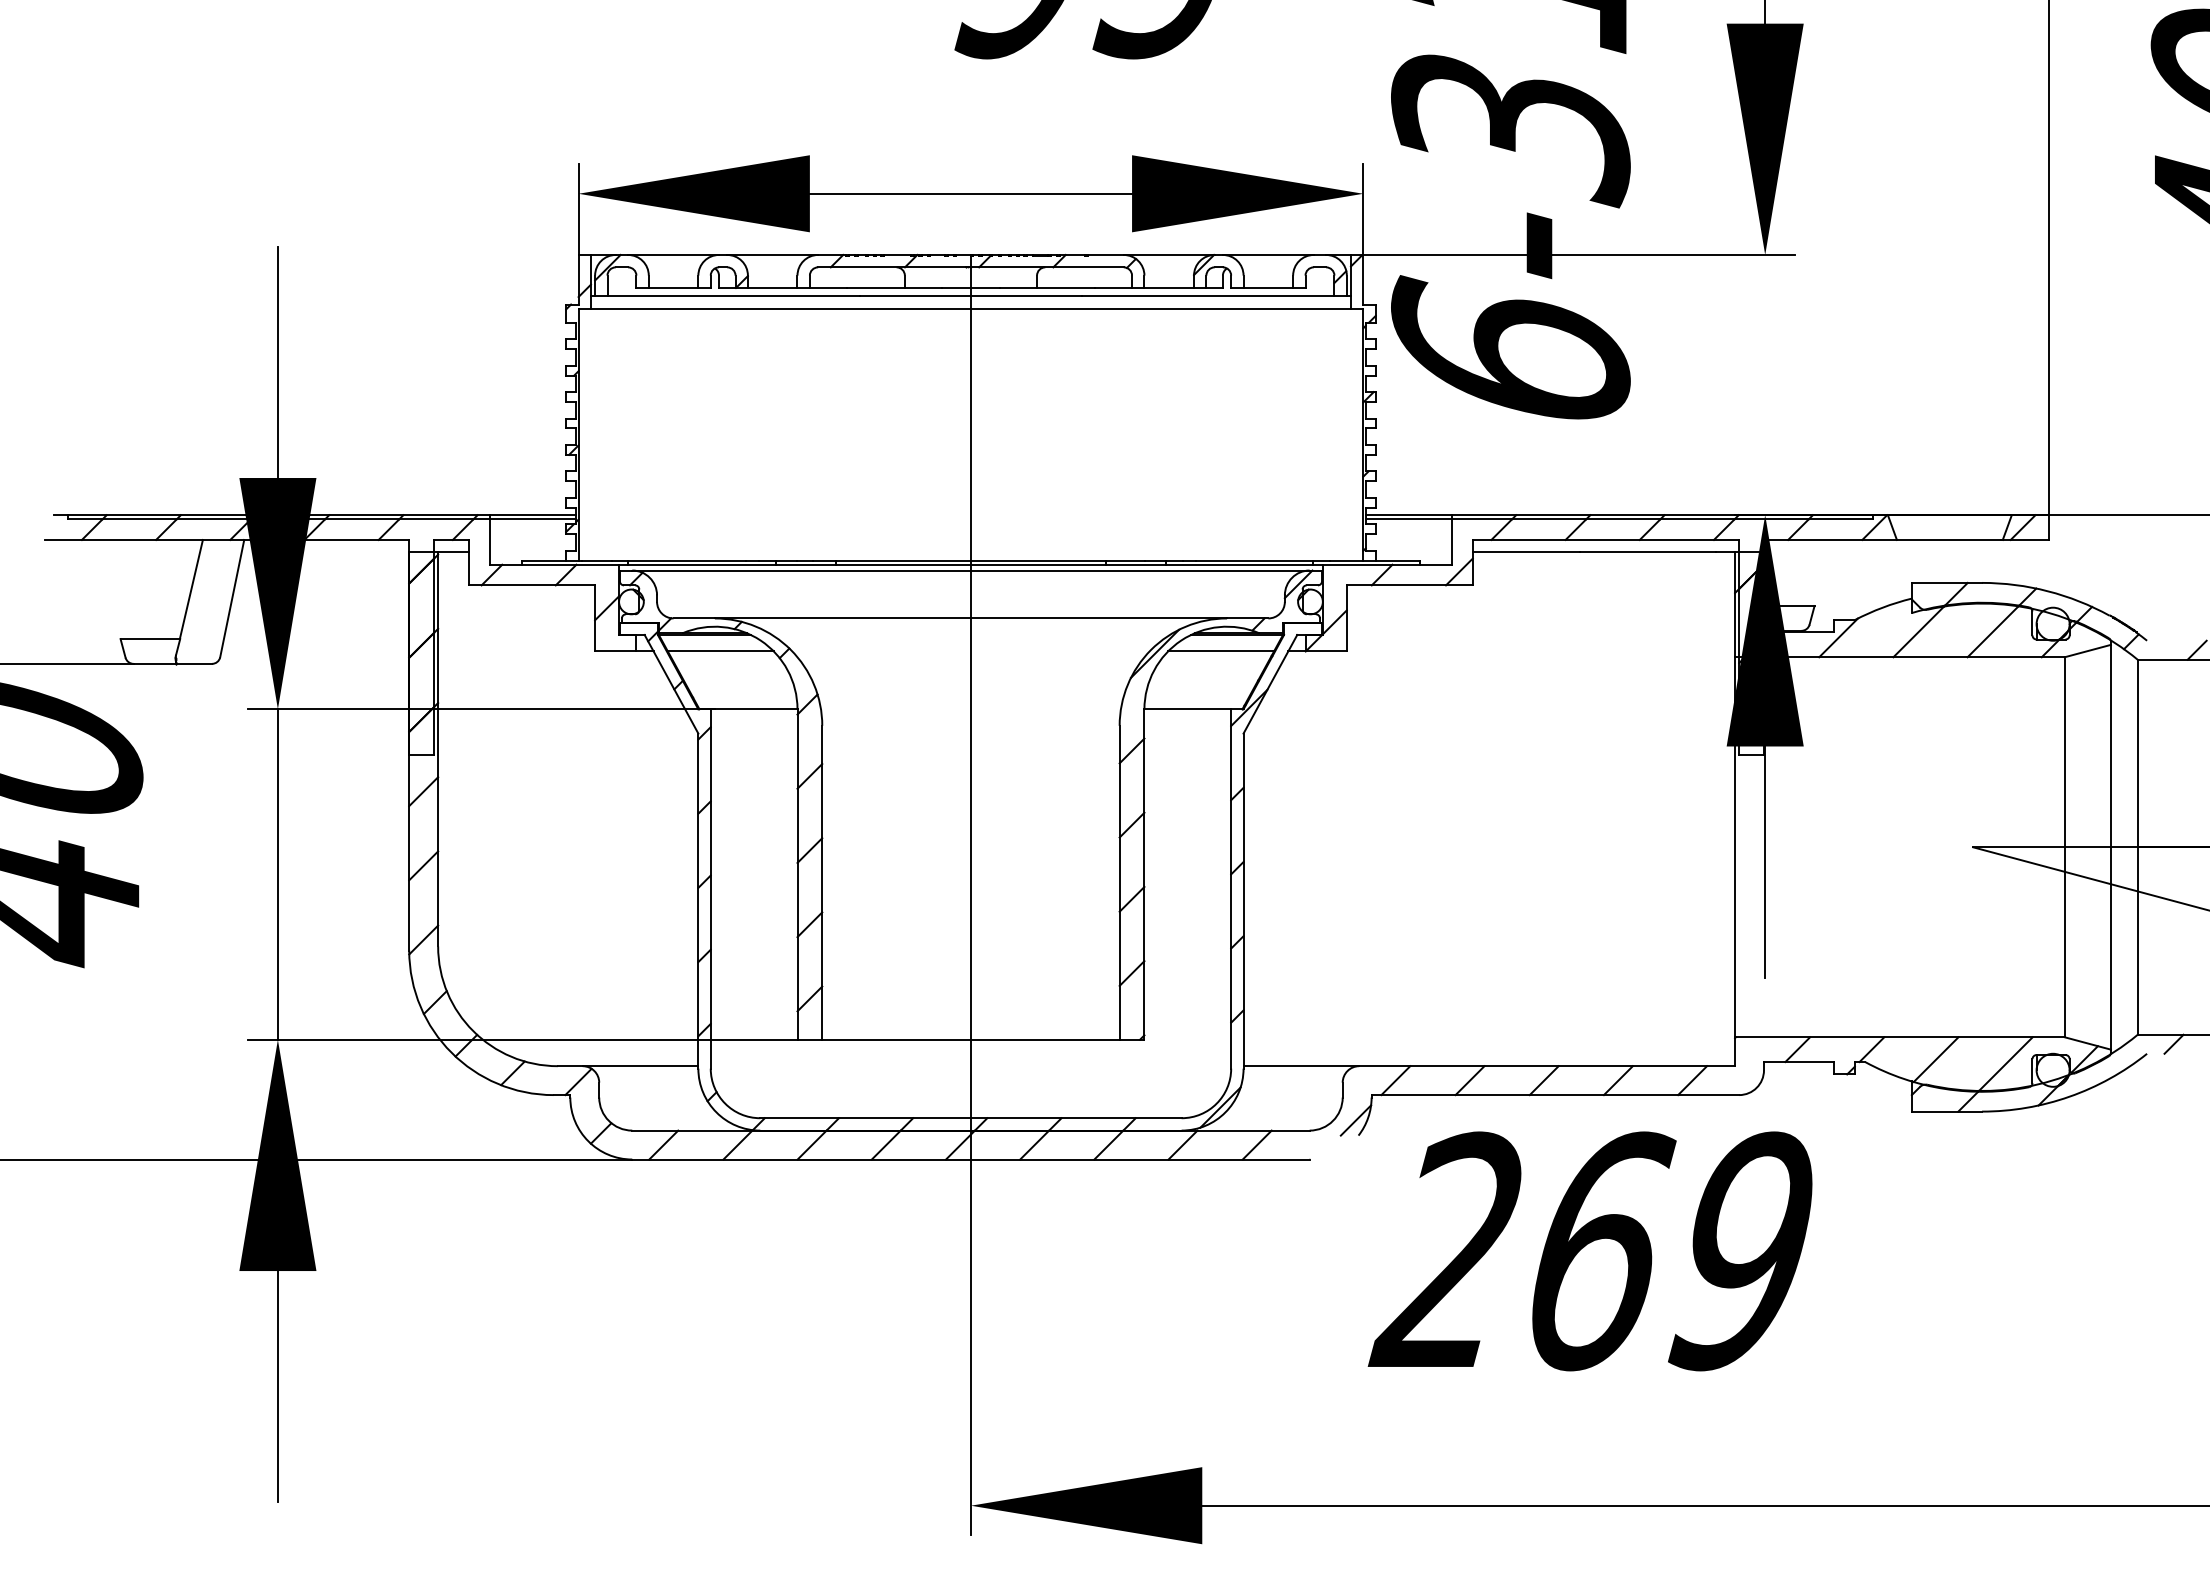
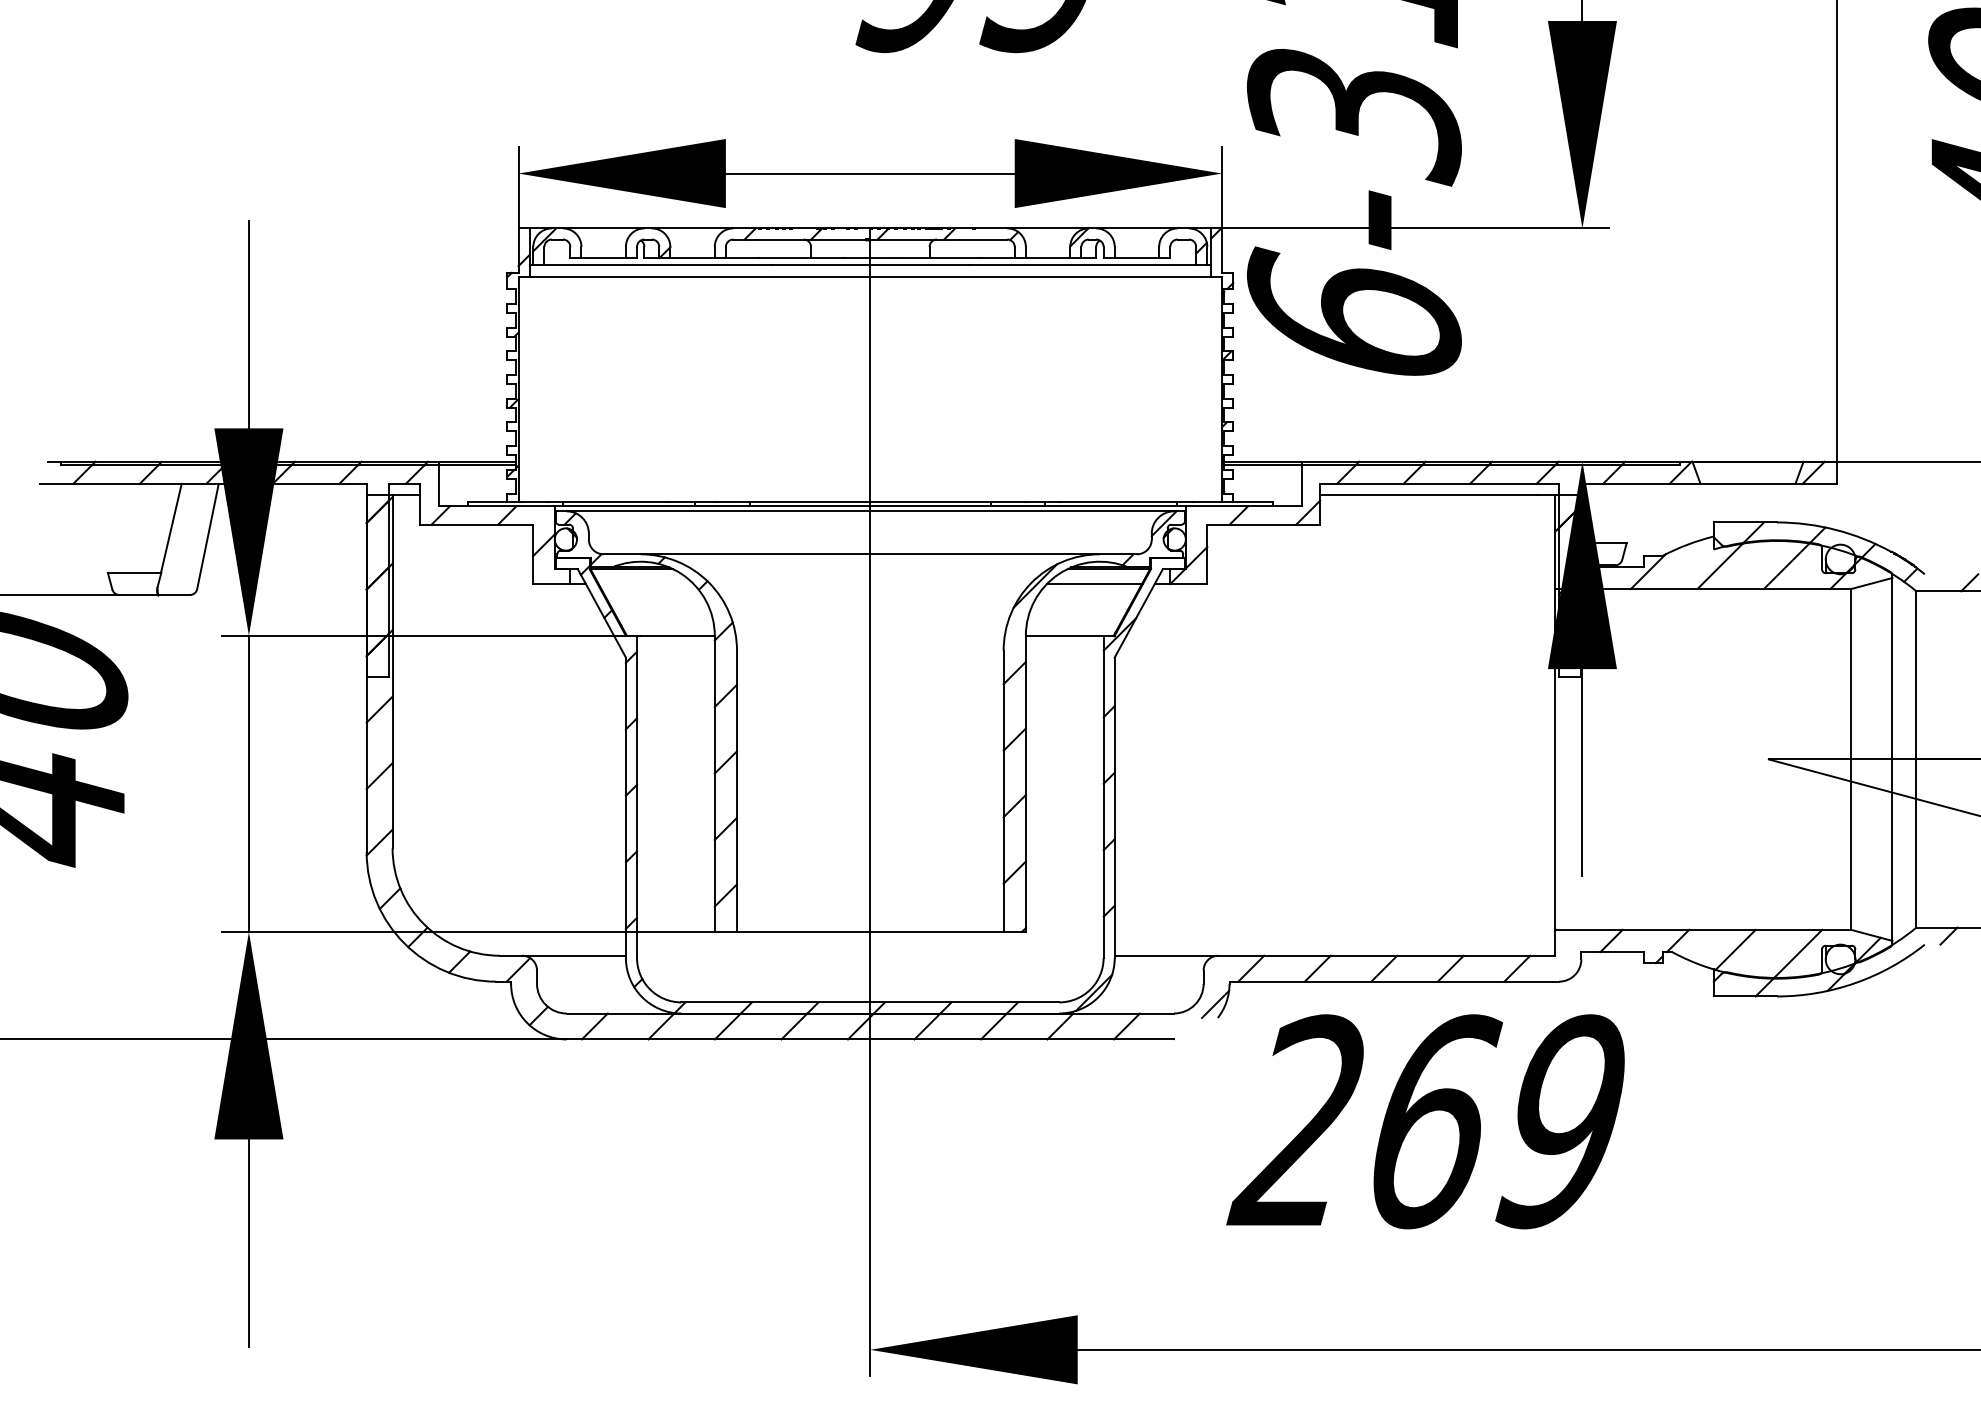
line: (719, 651) -> (644, 583), removed

